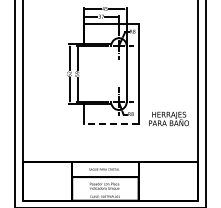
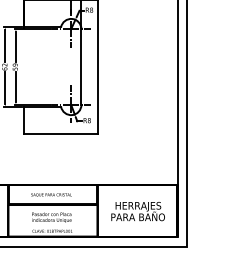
text: (168, 118) -> (137, 210), moved
line: (111, 123) -> (61, 133), dashed -> solid

